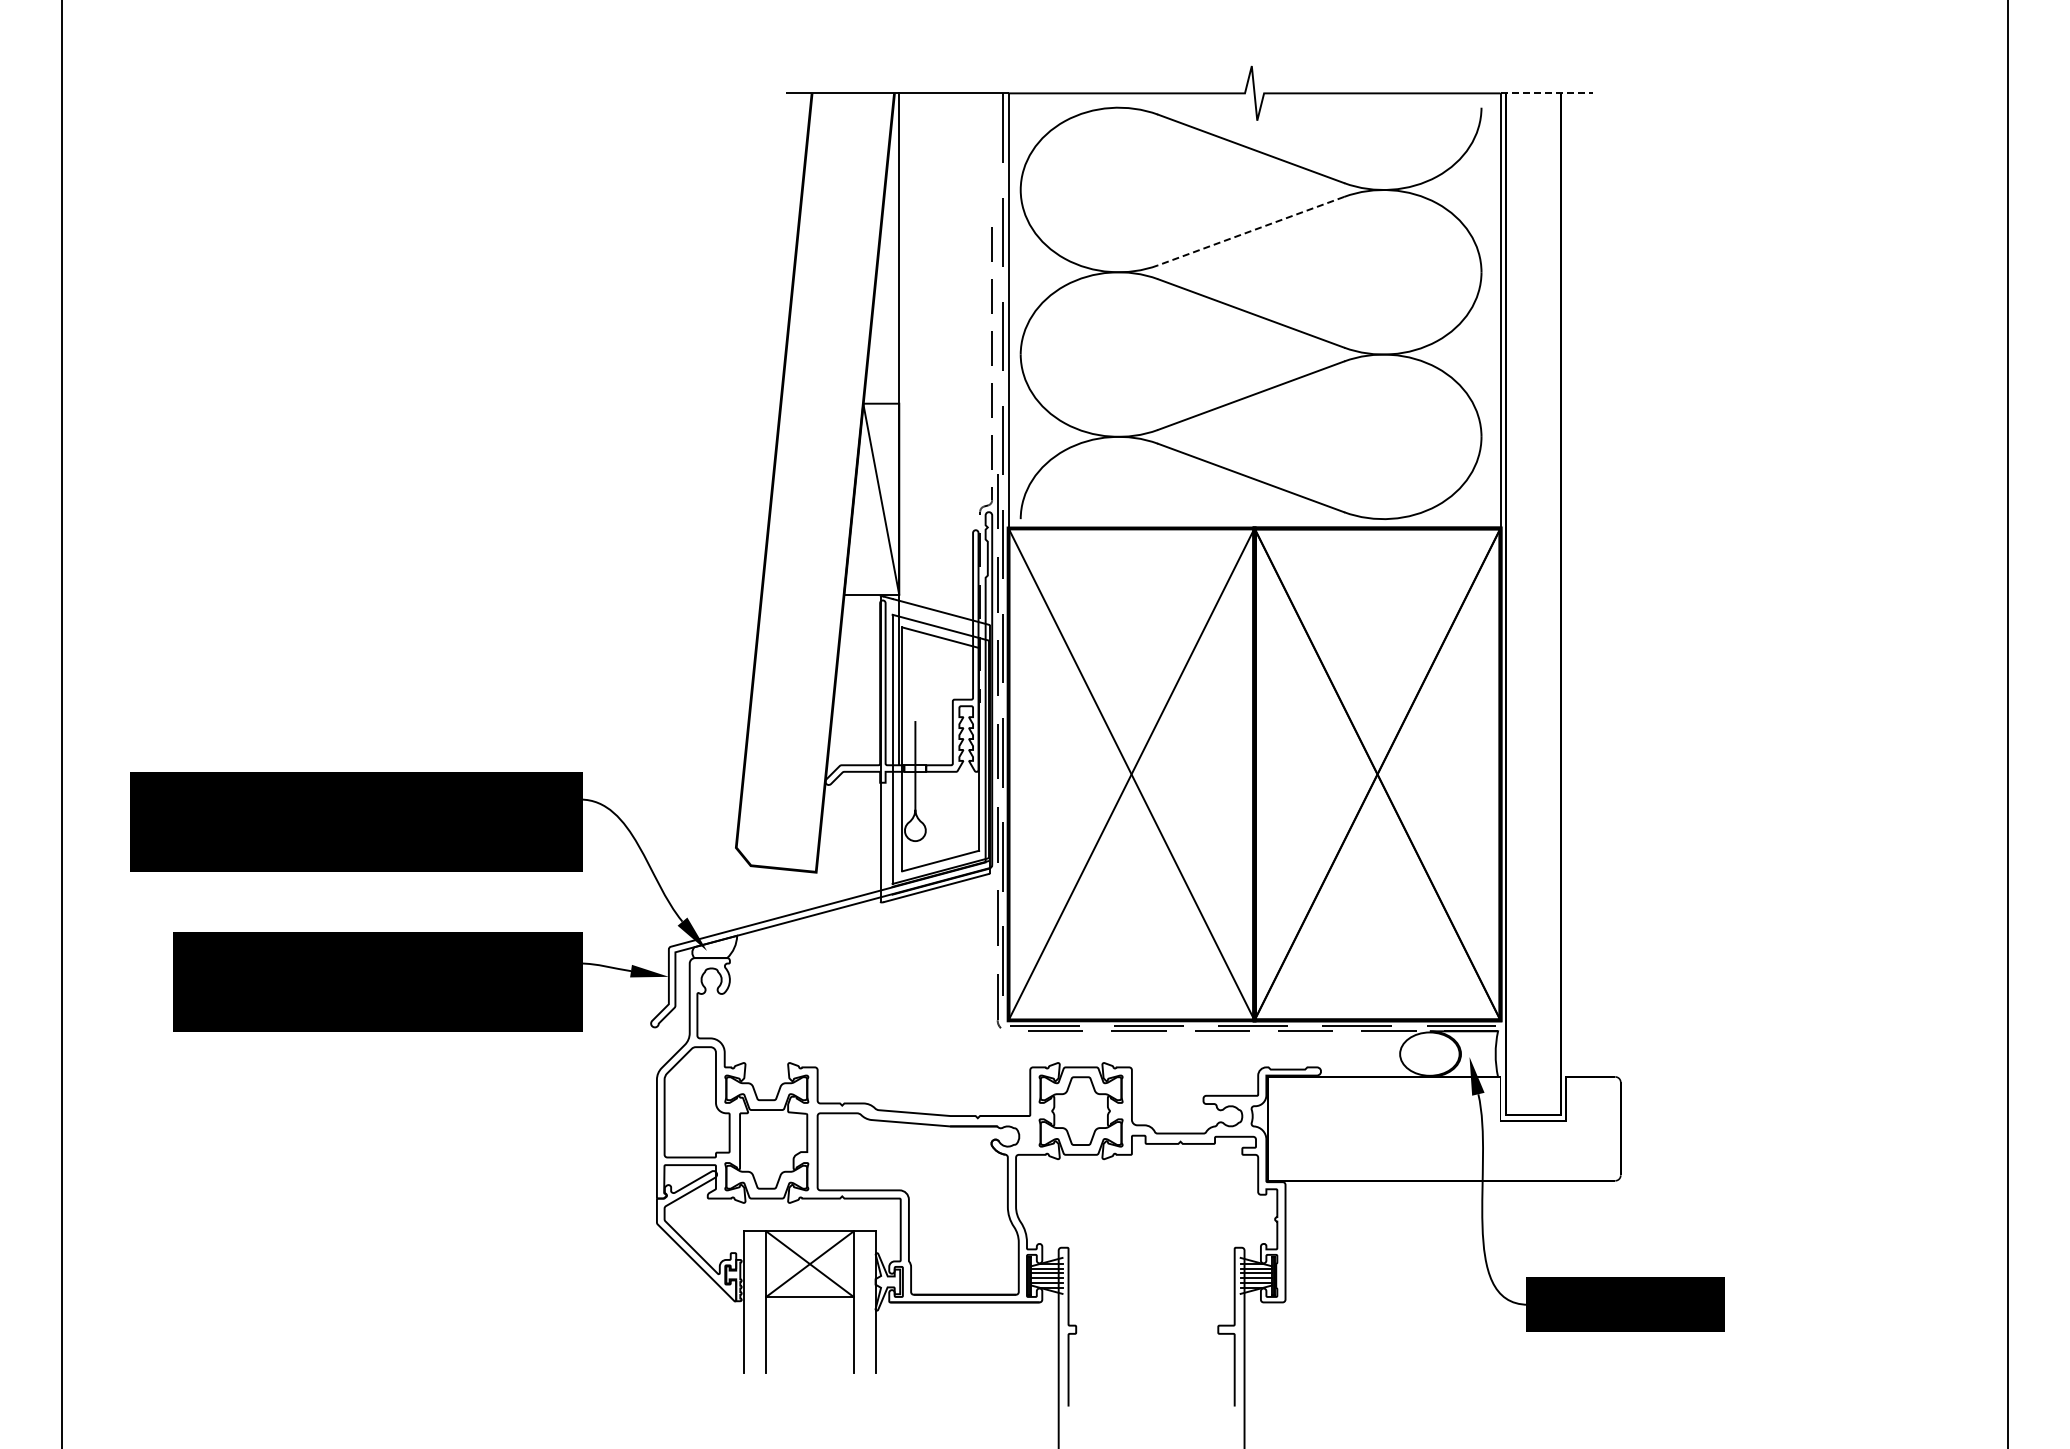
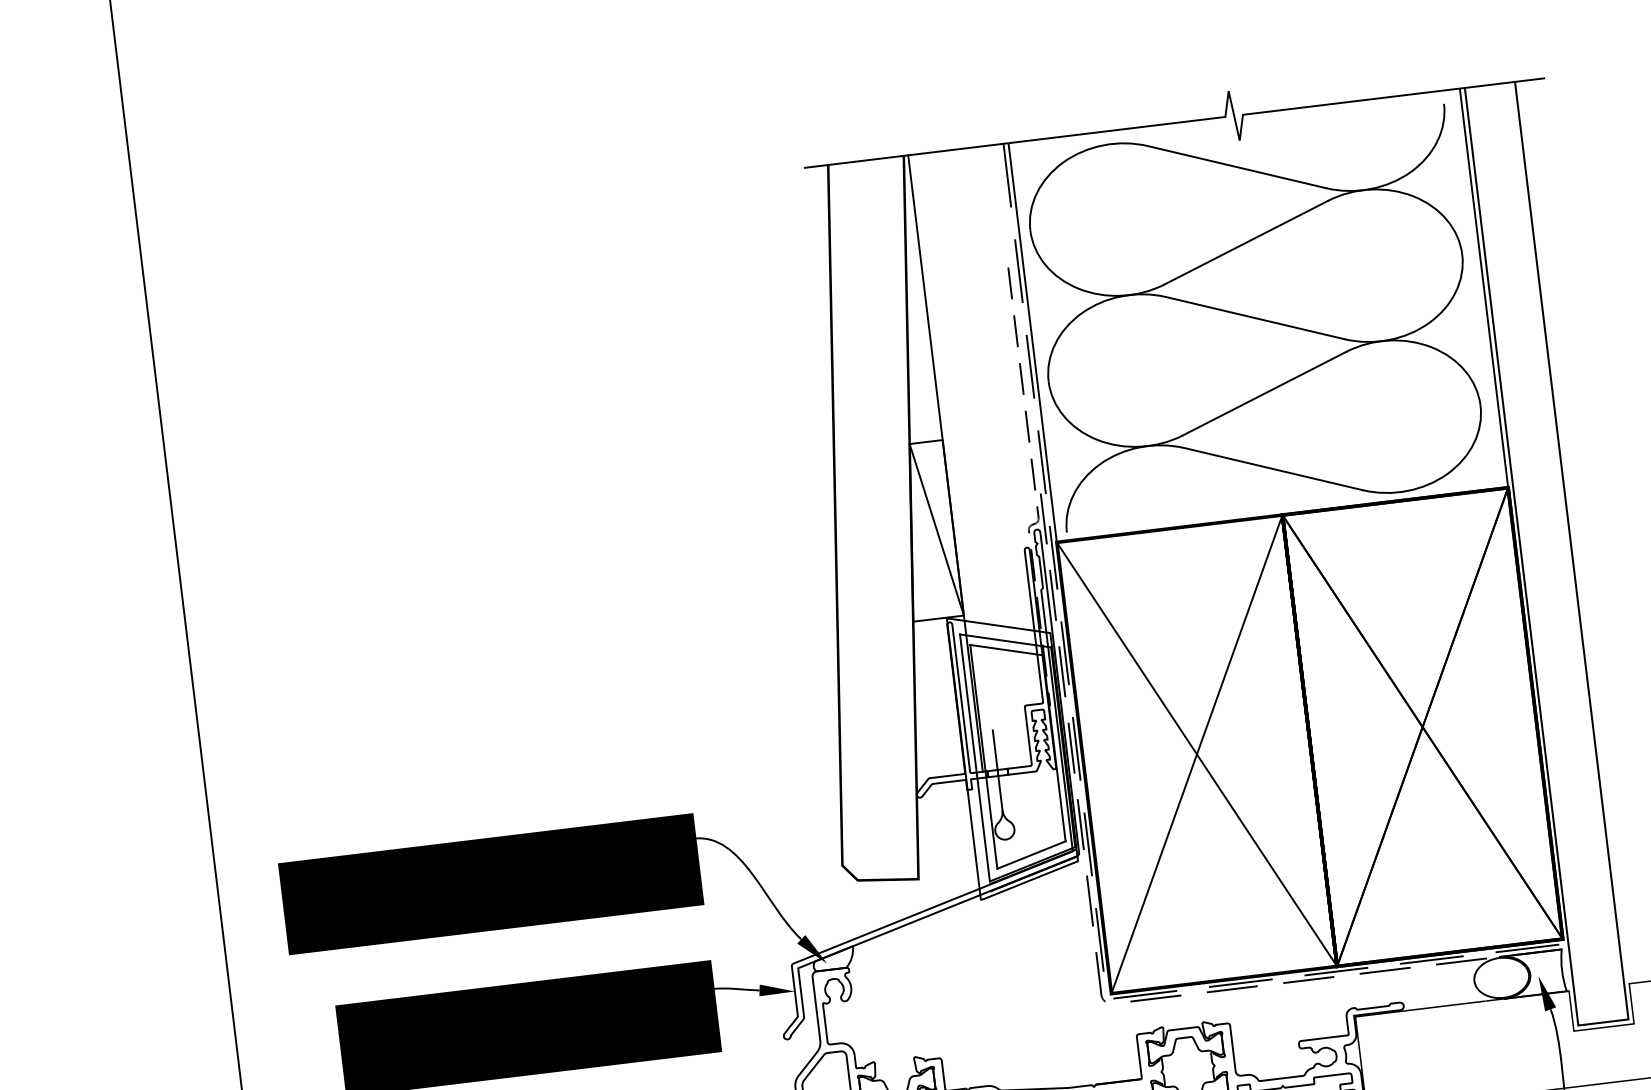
line: (1547, 93) -> (1502, 83), dashed -> solid
line: (1250, 231) -> (1245, 243), dashed -> solid

